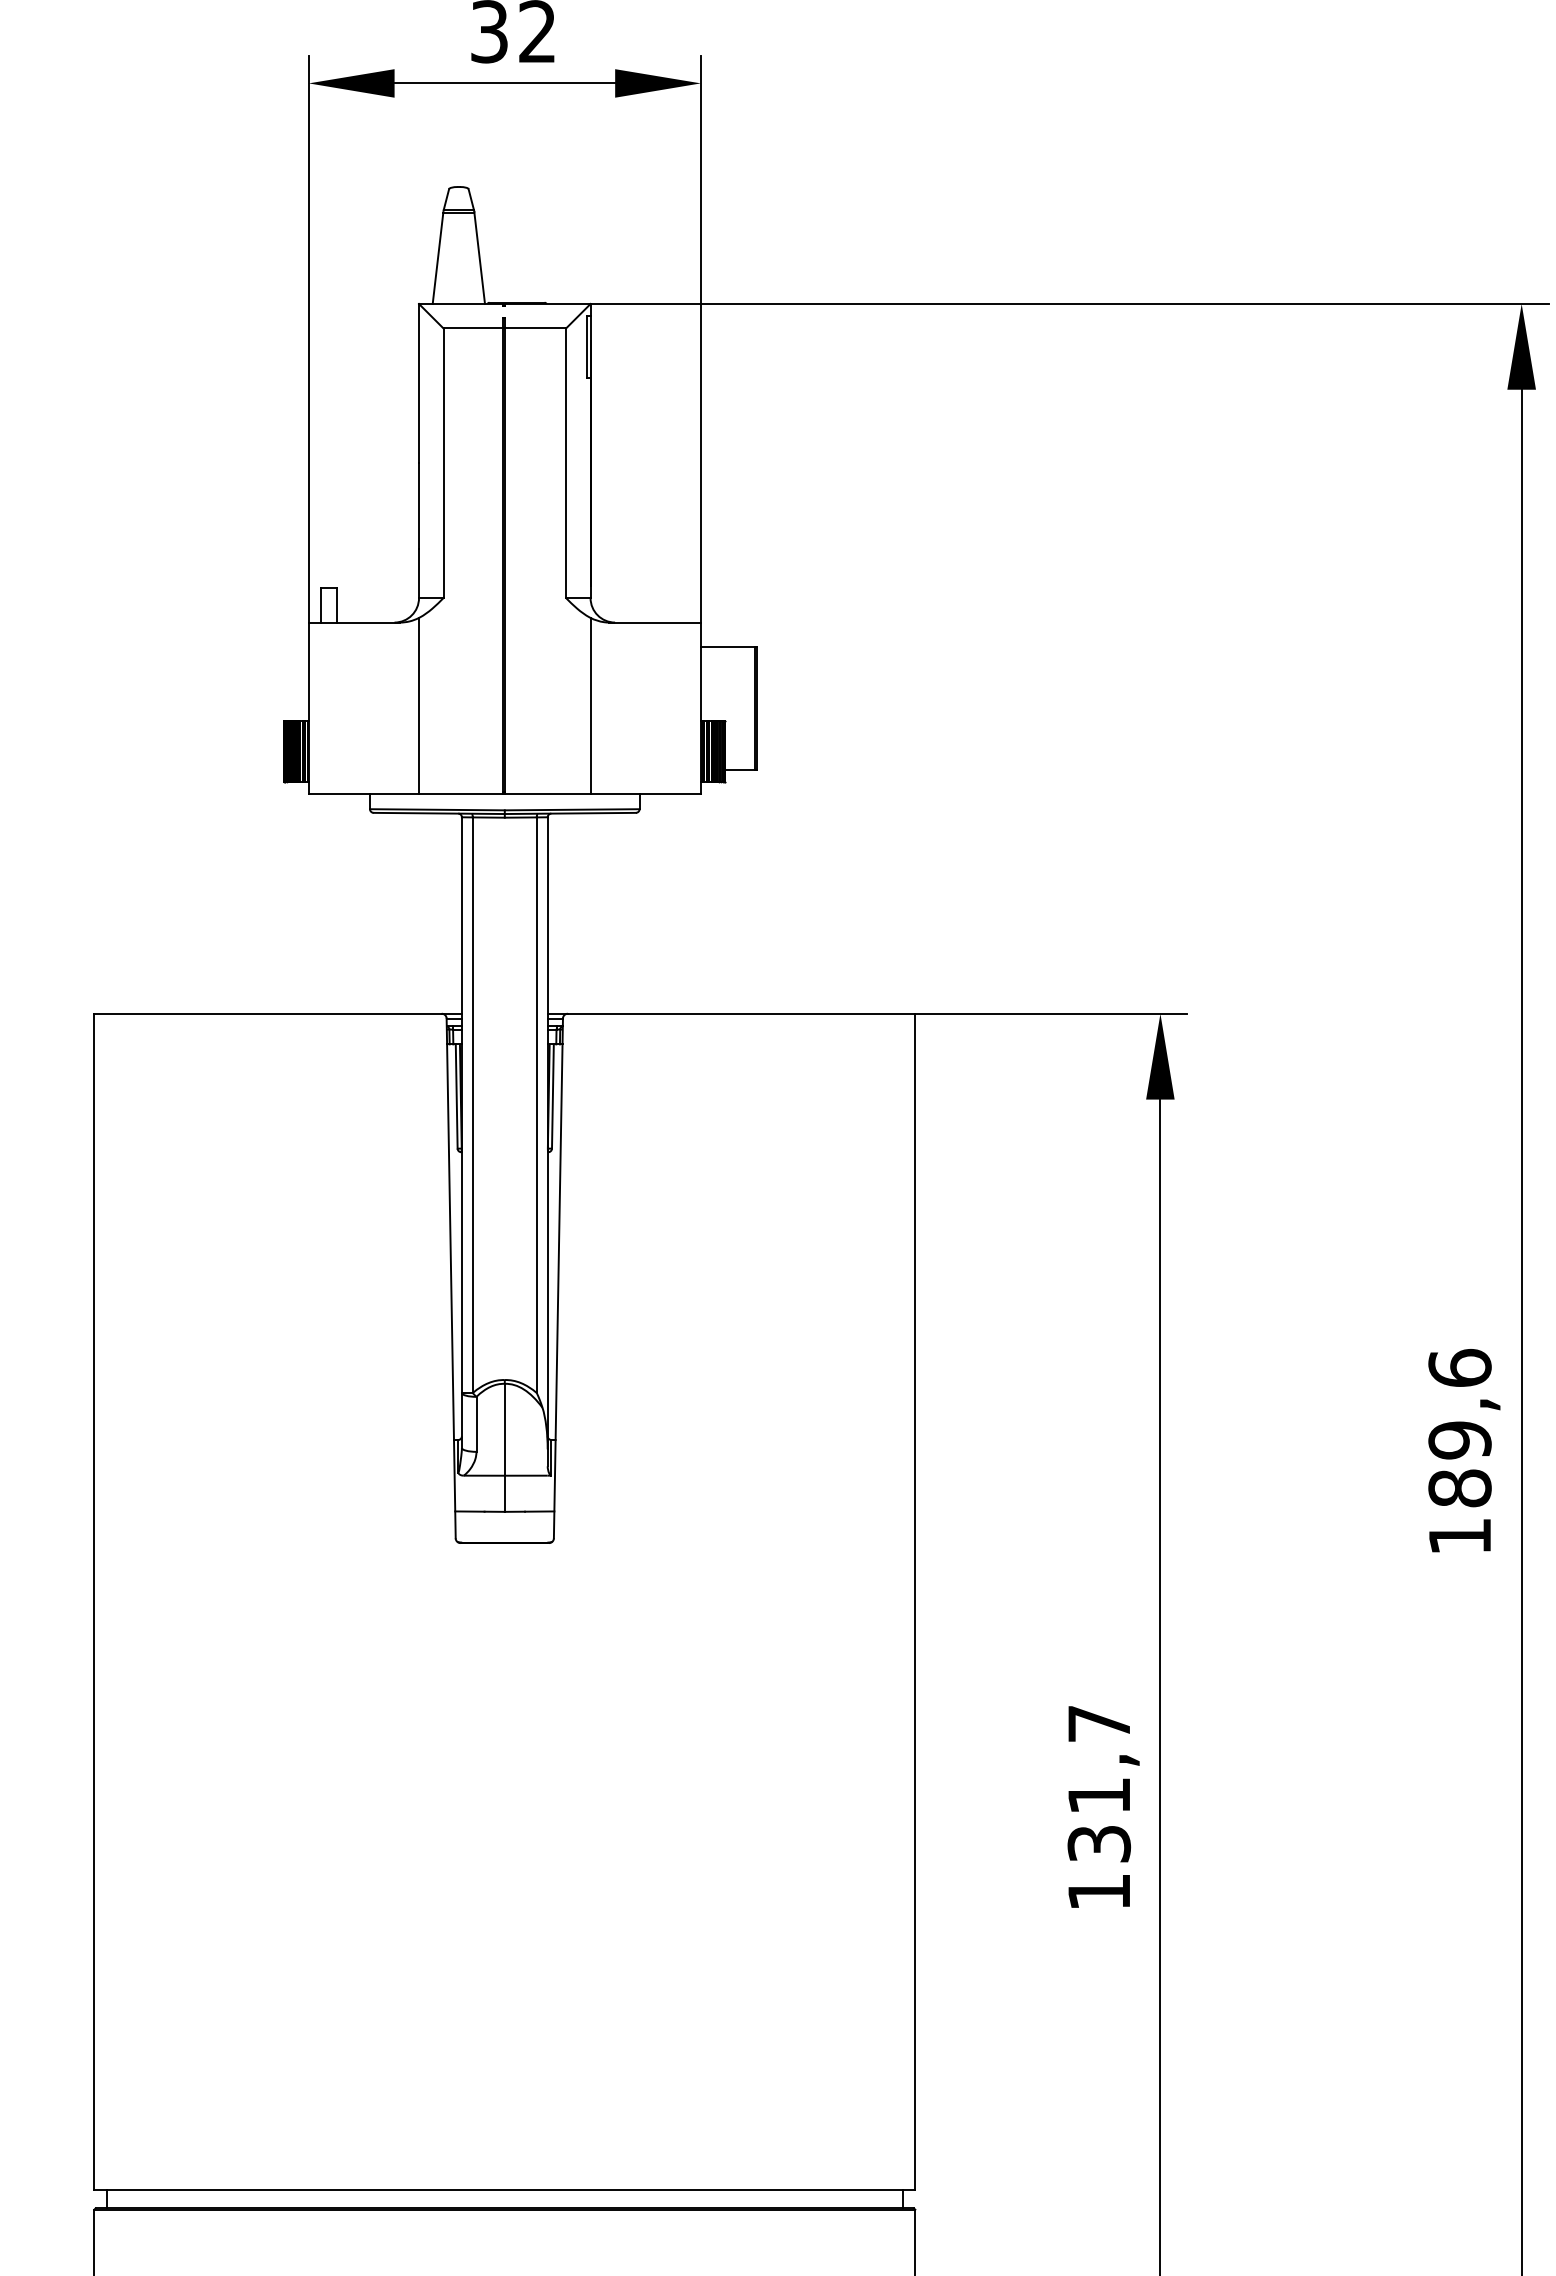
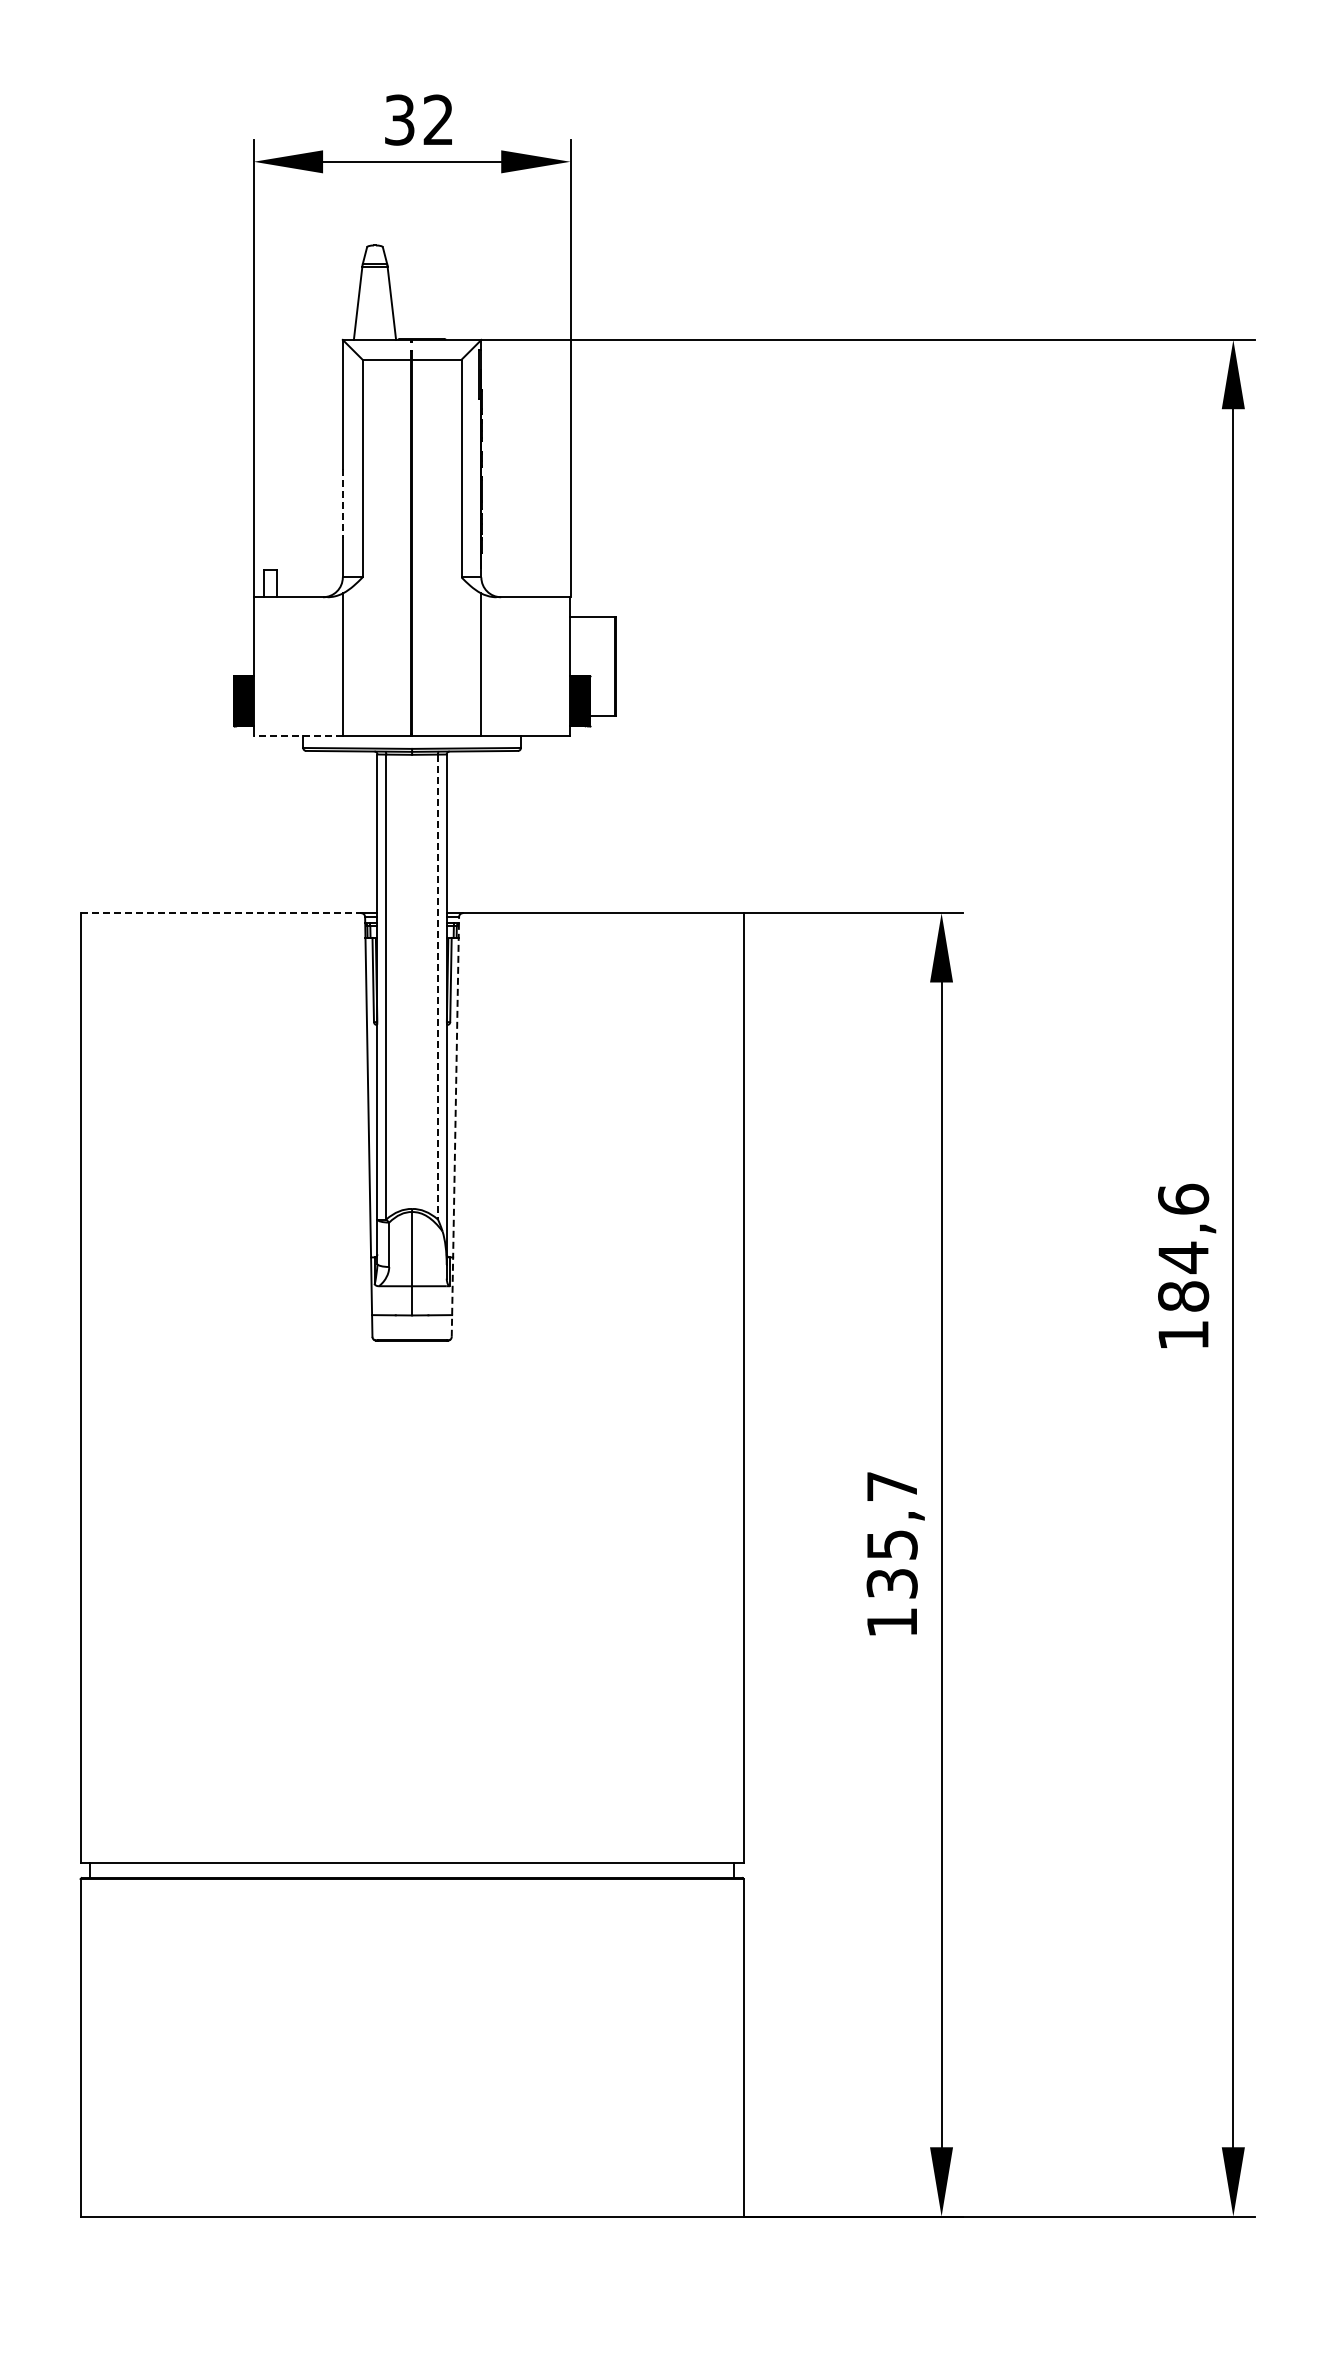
line: (418, 506) -> (342, 503), solid -> dashed
line: (364, 793) -> (298, 735), solid -> dashed
line: (268, 1014) -> (221, 913), solid -> dashed
line: (536, 1105) -> (437, 987), solid -> dashed
line: (558, 1277) -> (455, 1126), solid -> dashed
text: (1459, 1440) -> (1183, 1257), 189,6 -> 184,6
text: (1099, 1795) -> (892, 1544), 131,7 -> 135,7

